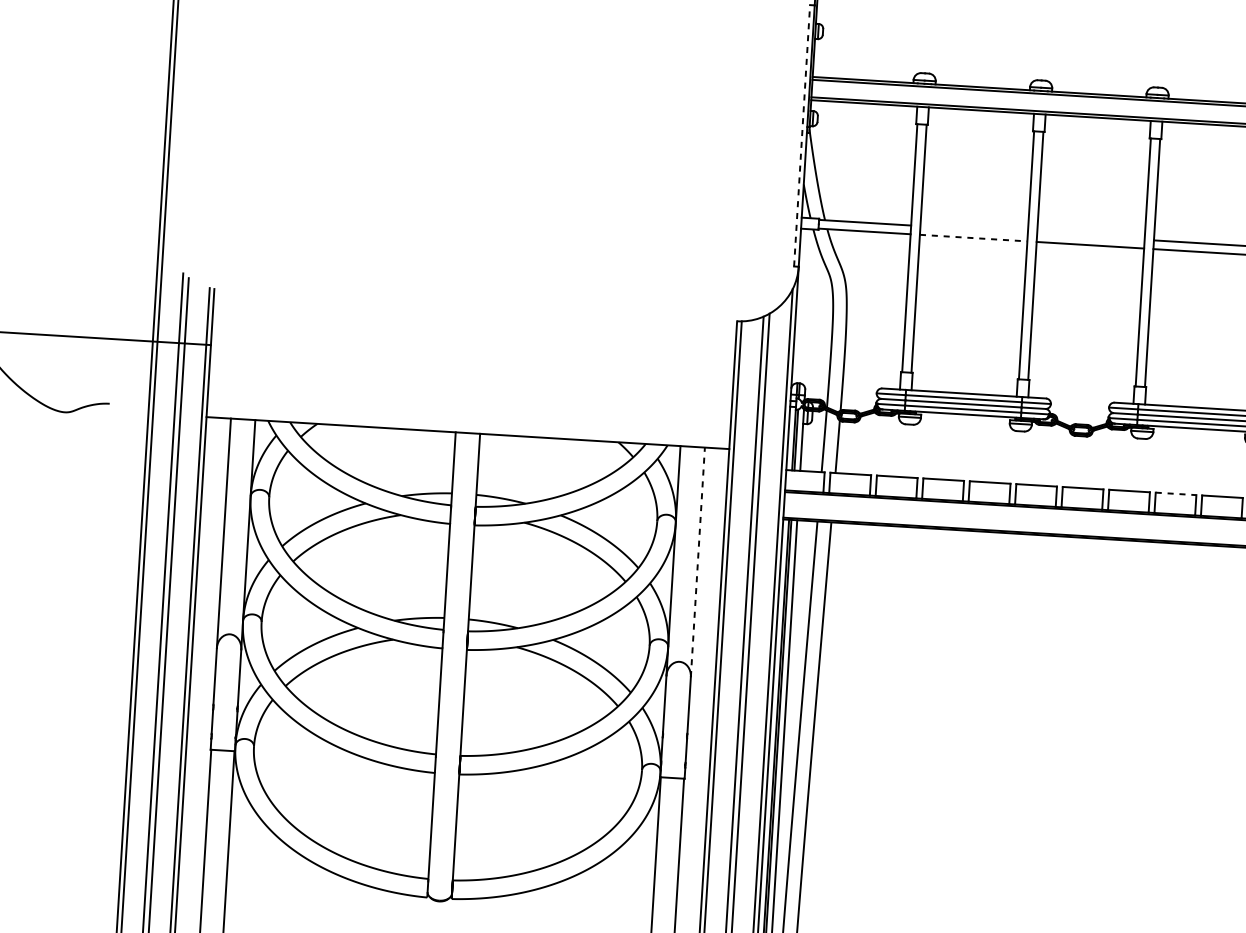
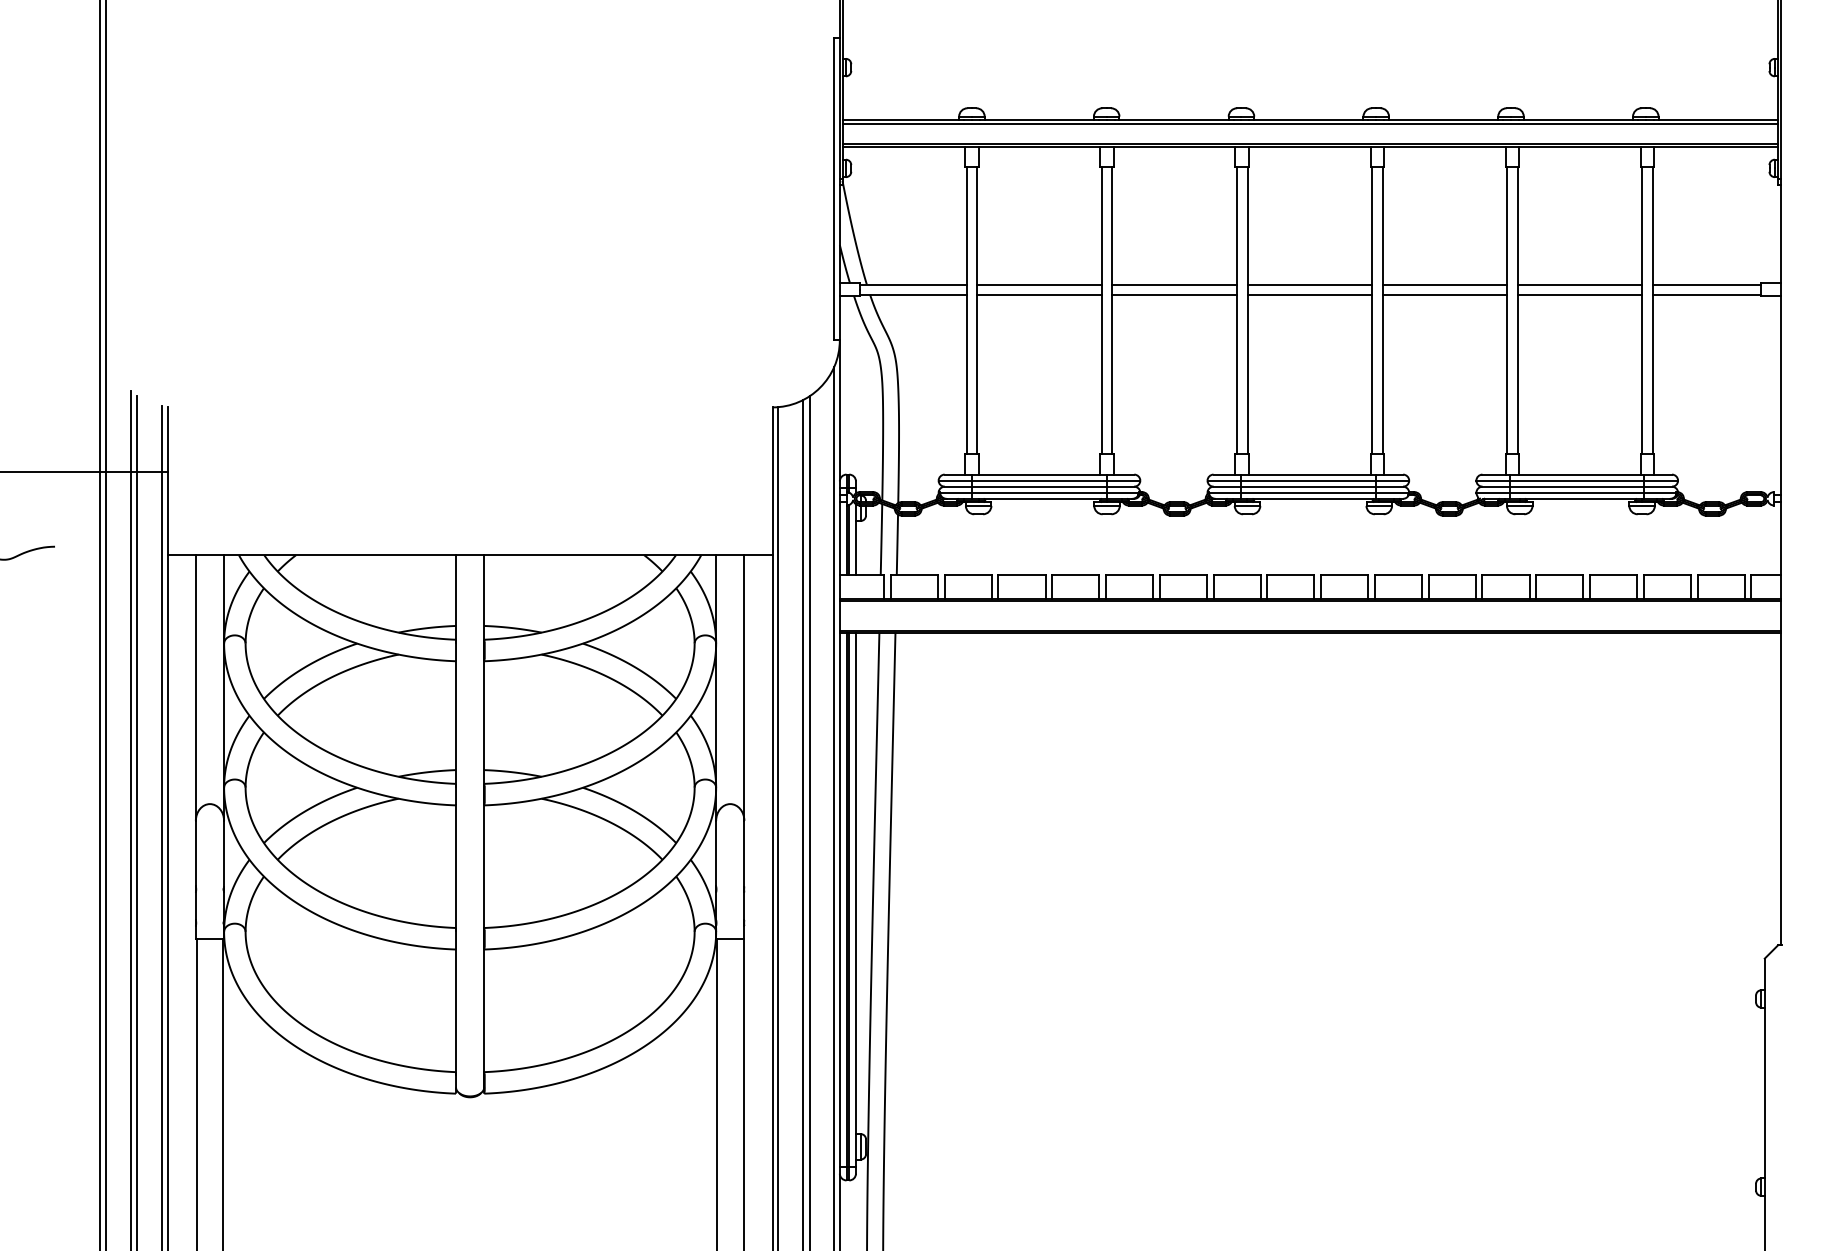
line: (802, 135) -> (834, 188), dashed -> solid
line: (974, 229) -> (1039, 284), added
line: (1090, 236) -> (1174, 284), added
line: (973, 237) -> (1039, 294), dashed -> solid
line: (1175, 493) -> (1290, 575), dashed -> solid
line: (697, 562) -> (744, 688), dashed -> solid

